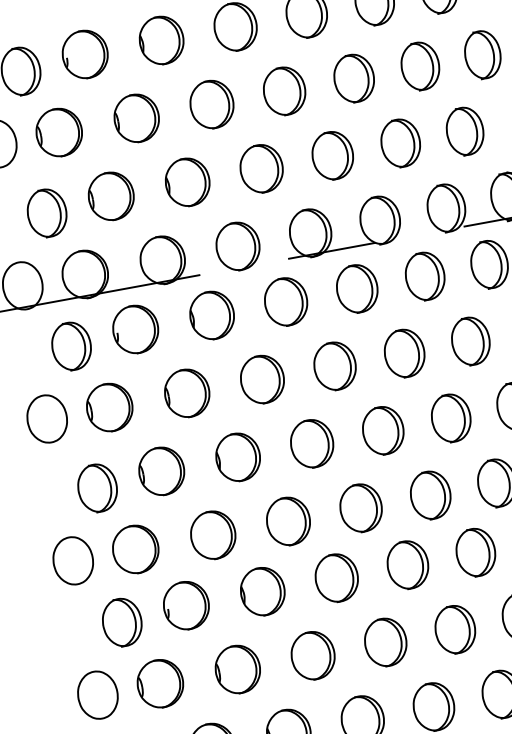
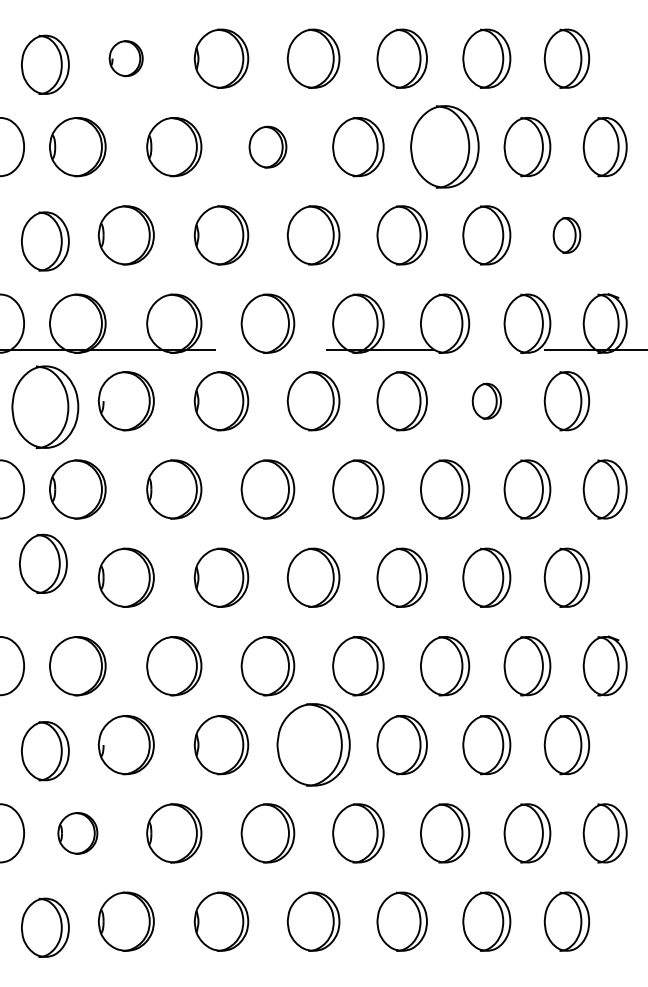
part: (84, 54) -> (125, 58), size x0.6
part: (354, 78) -> (445, 147), size x1.4
part: (211, 104) -> (267, 147), size x0.7
part: (464, 131) -> (566, 235), size x0.6
part: (424, 276) -> (486, 401), size x0.6
part: (71, 346) -> (45, 407), size x1.4
part: (97, 487) -> (43, 563), moved
part: (336, 578) -> (313, 745), size x1.4
part: (160, 683) -> (77, 833), size x0.7

